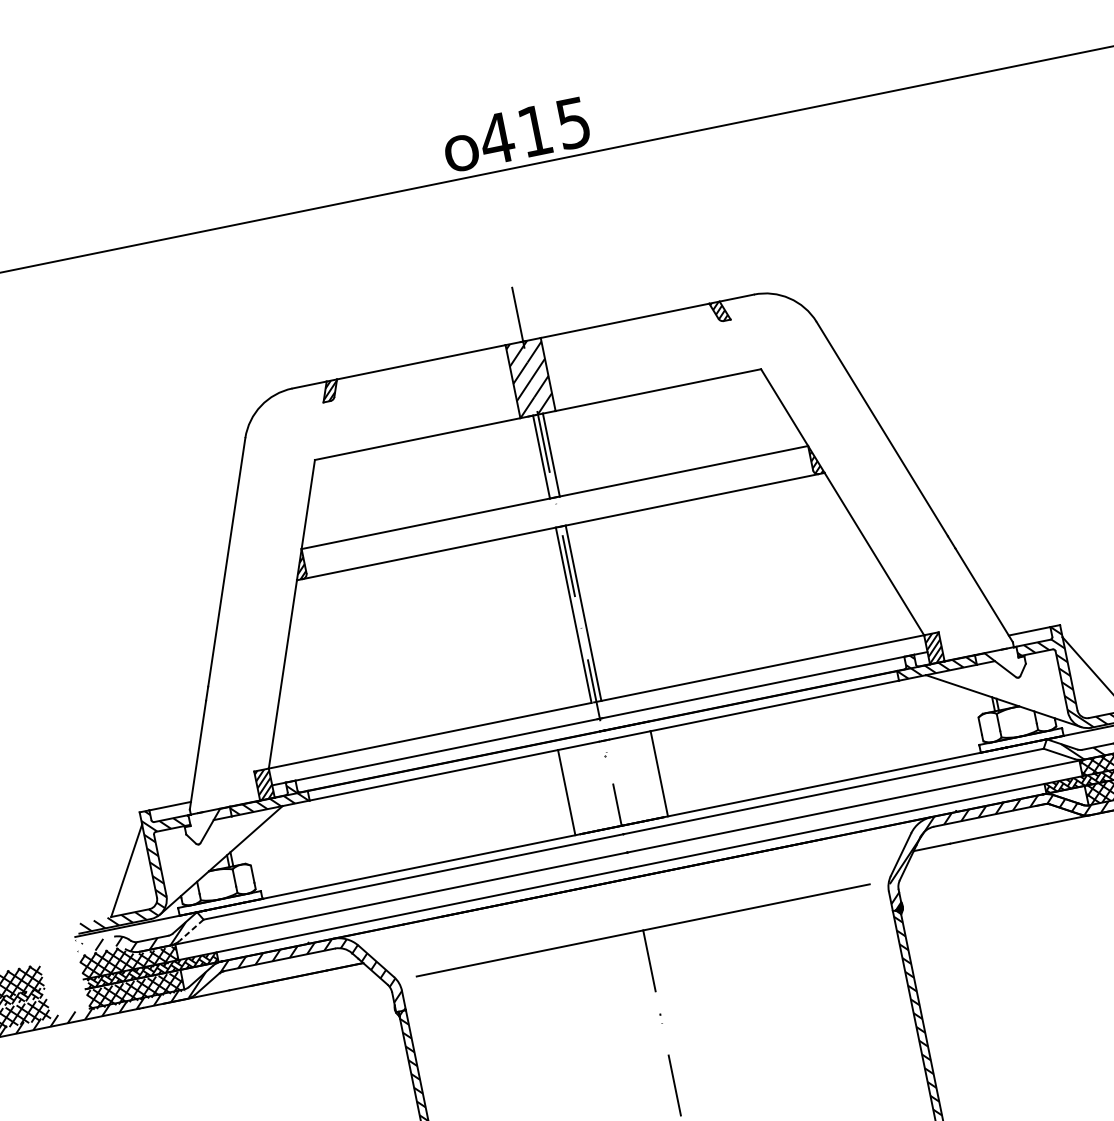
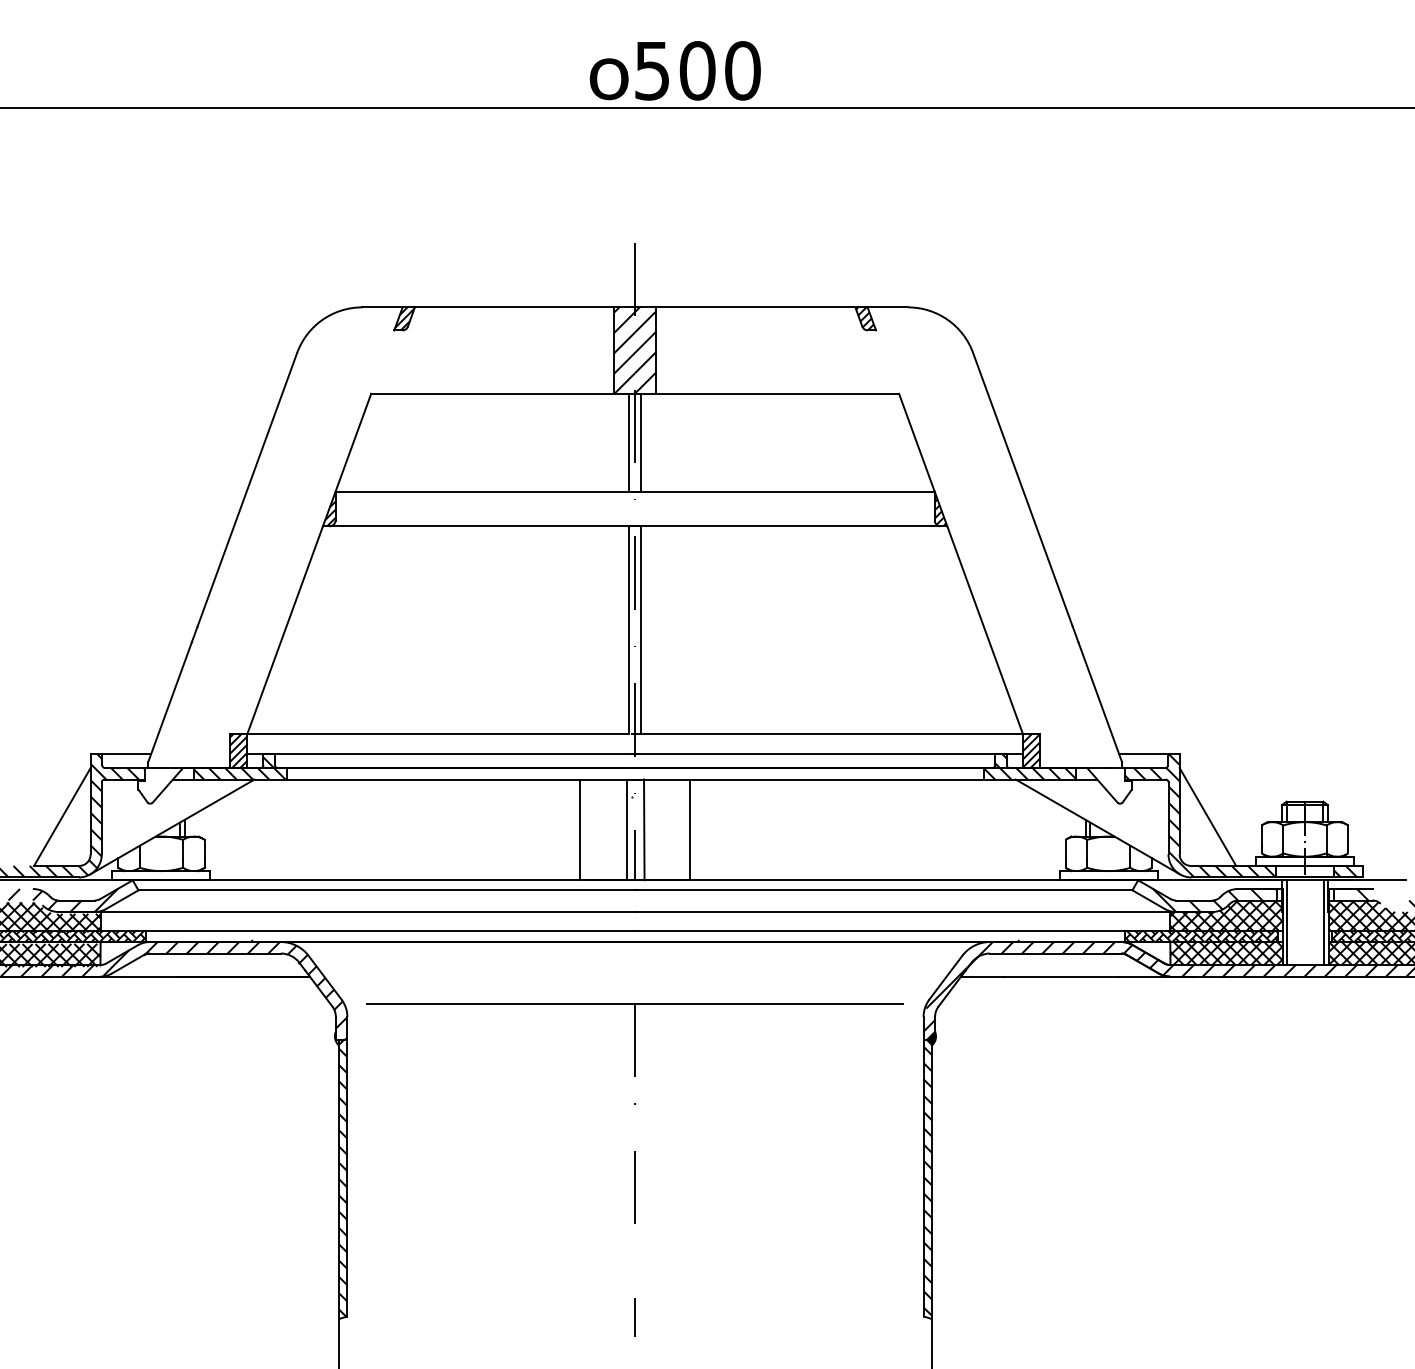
text: (534, 130) -> (696, 70), 415 -> 500
line: (620, 781) -> (644, 829), added
line: (605, 784) -> (626, 829), added
line: (191, 930) -> (122, 899), dashed -> solid

